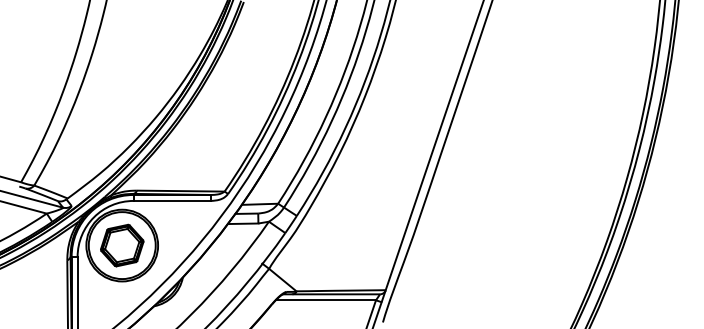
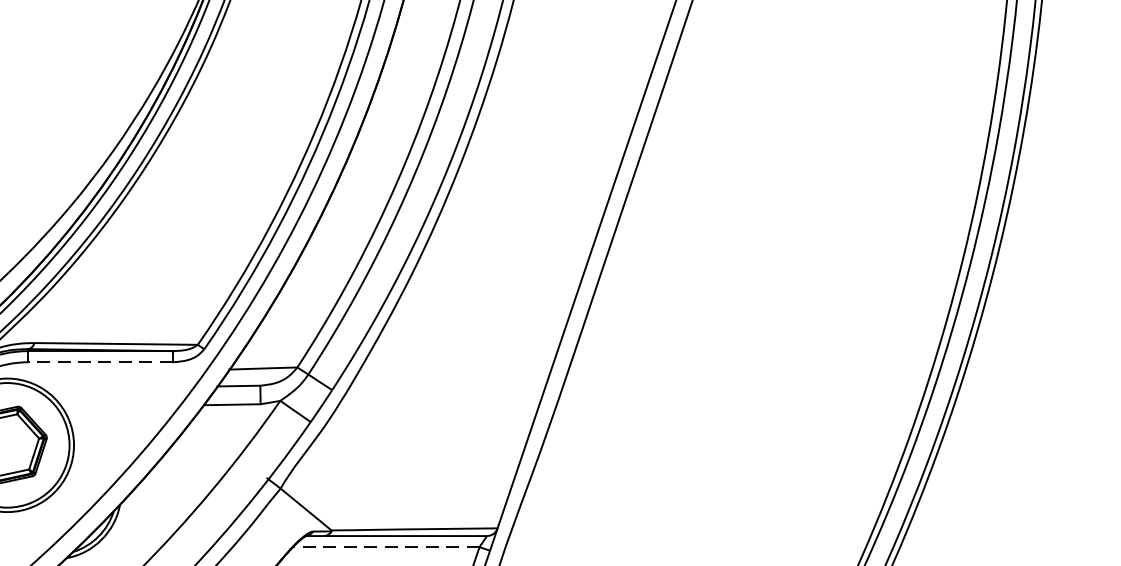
line: (172, 200) -> (100, 361), solid -> dashed
line: (325, 300) -> (385, 547), solid -> dashed

